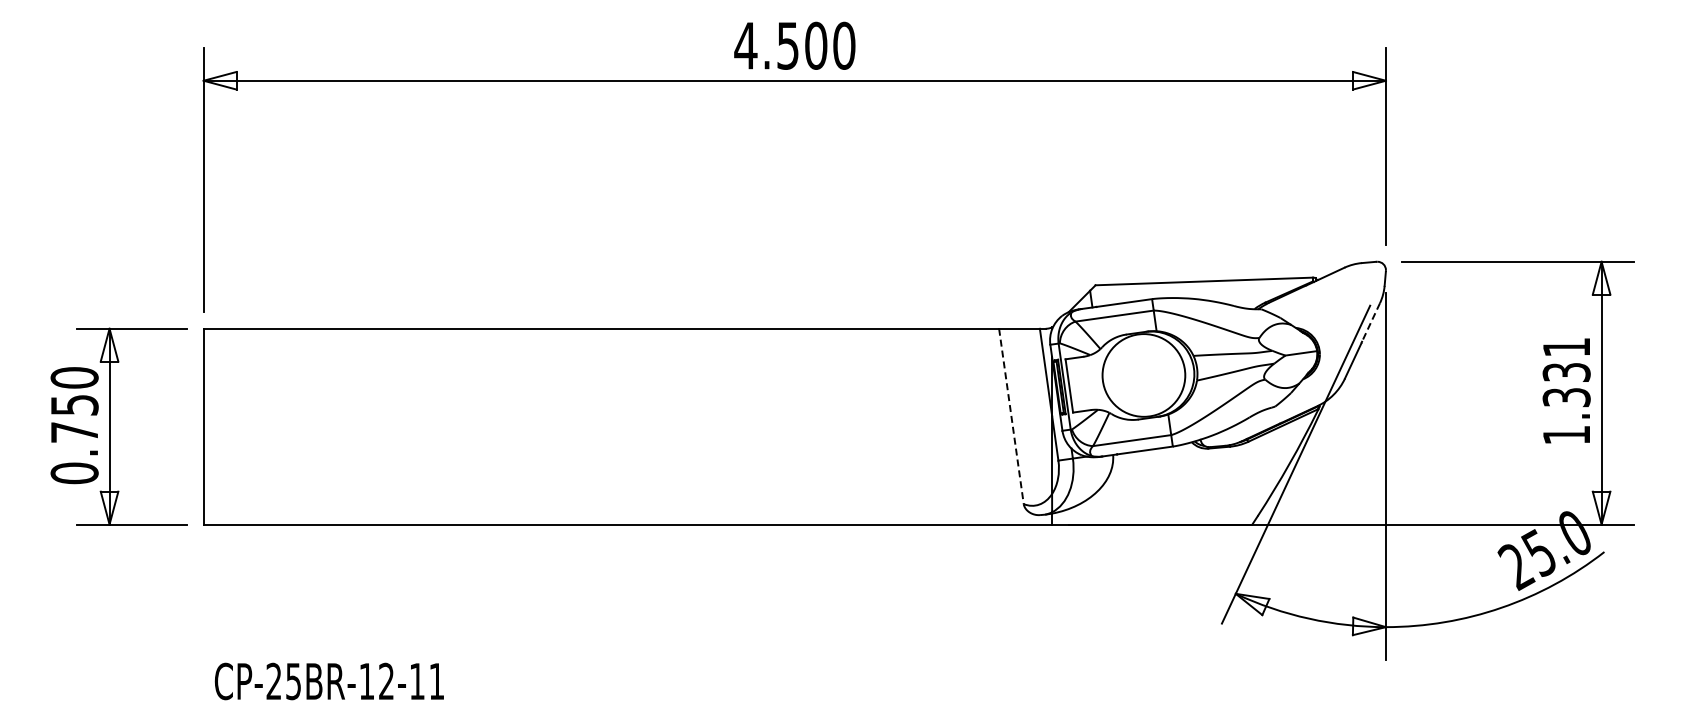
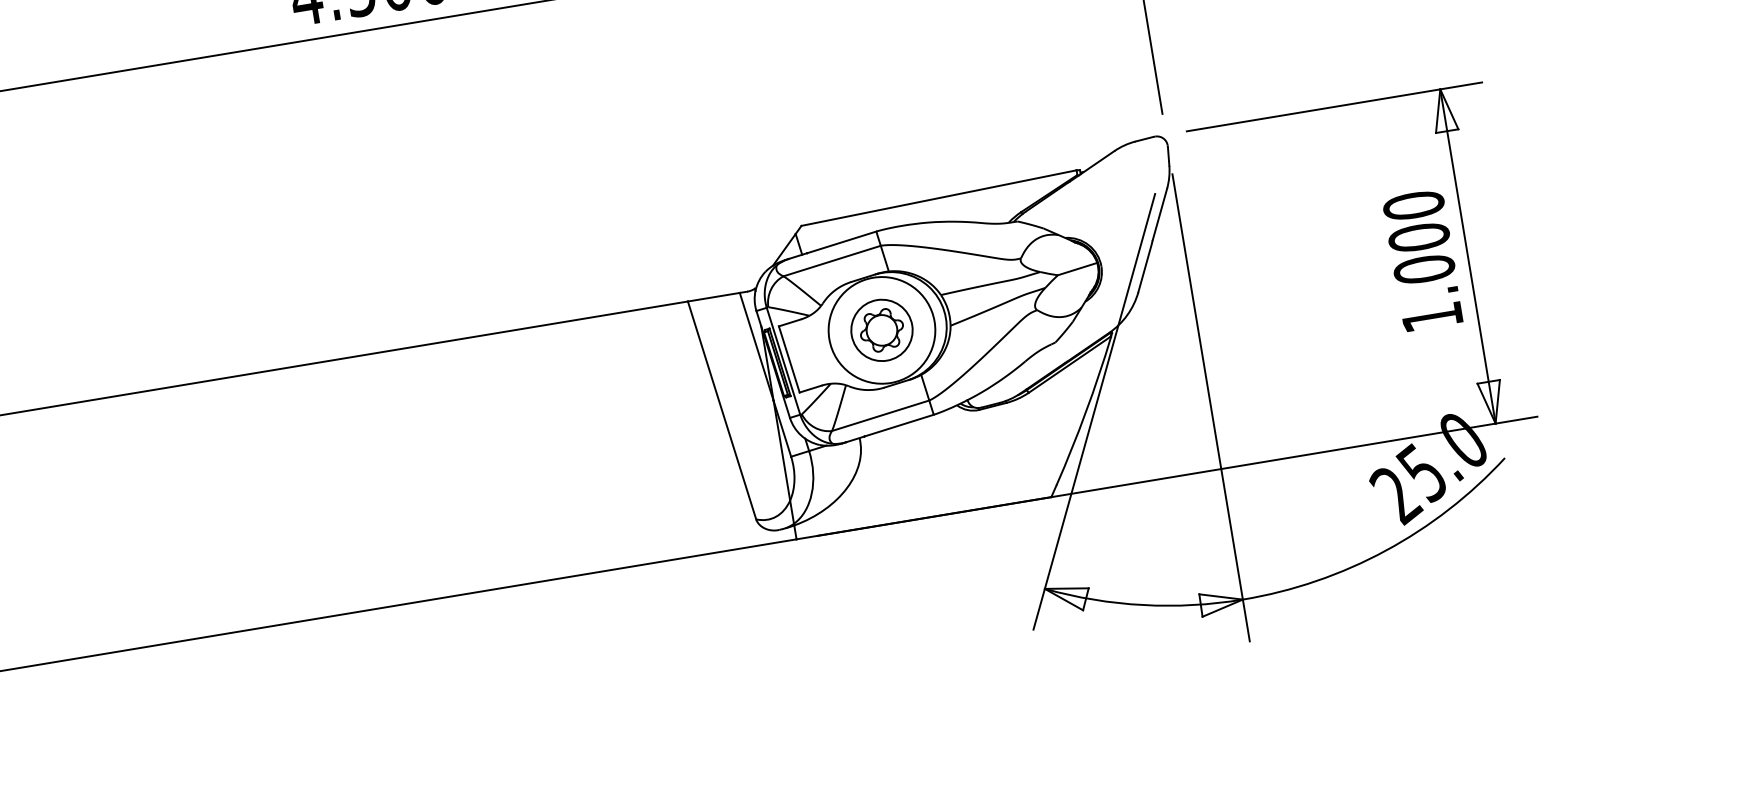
line: (1371, 322) -> (1160, 215), dashed -> solid
text: (1566, 372) -> (1418, 237), 1.331 -> 1.000
part: (1143, 375) -> (881, 330), added
line: (1011, 416) -> (722, 410), dashed -> solid

